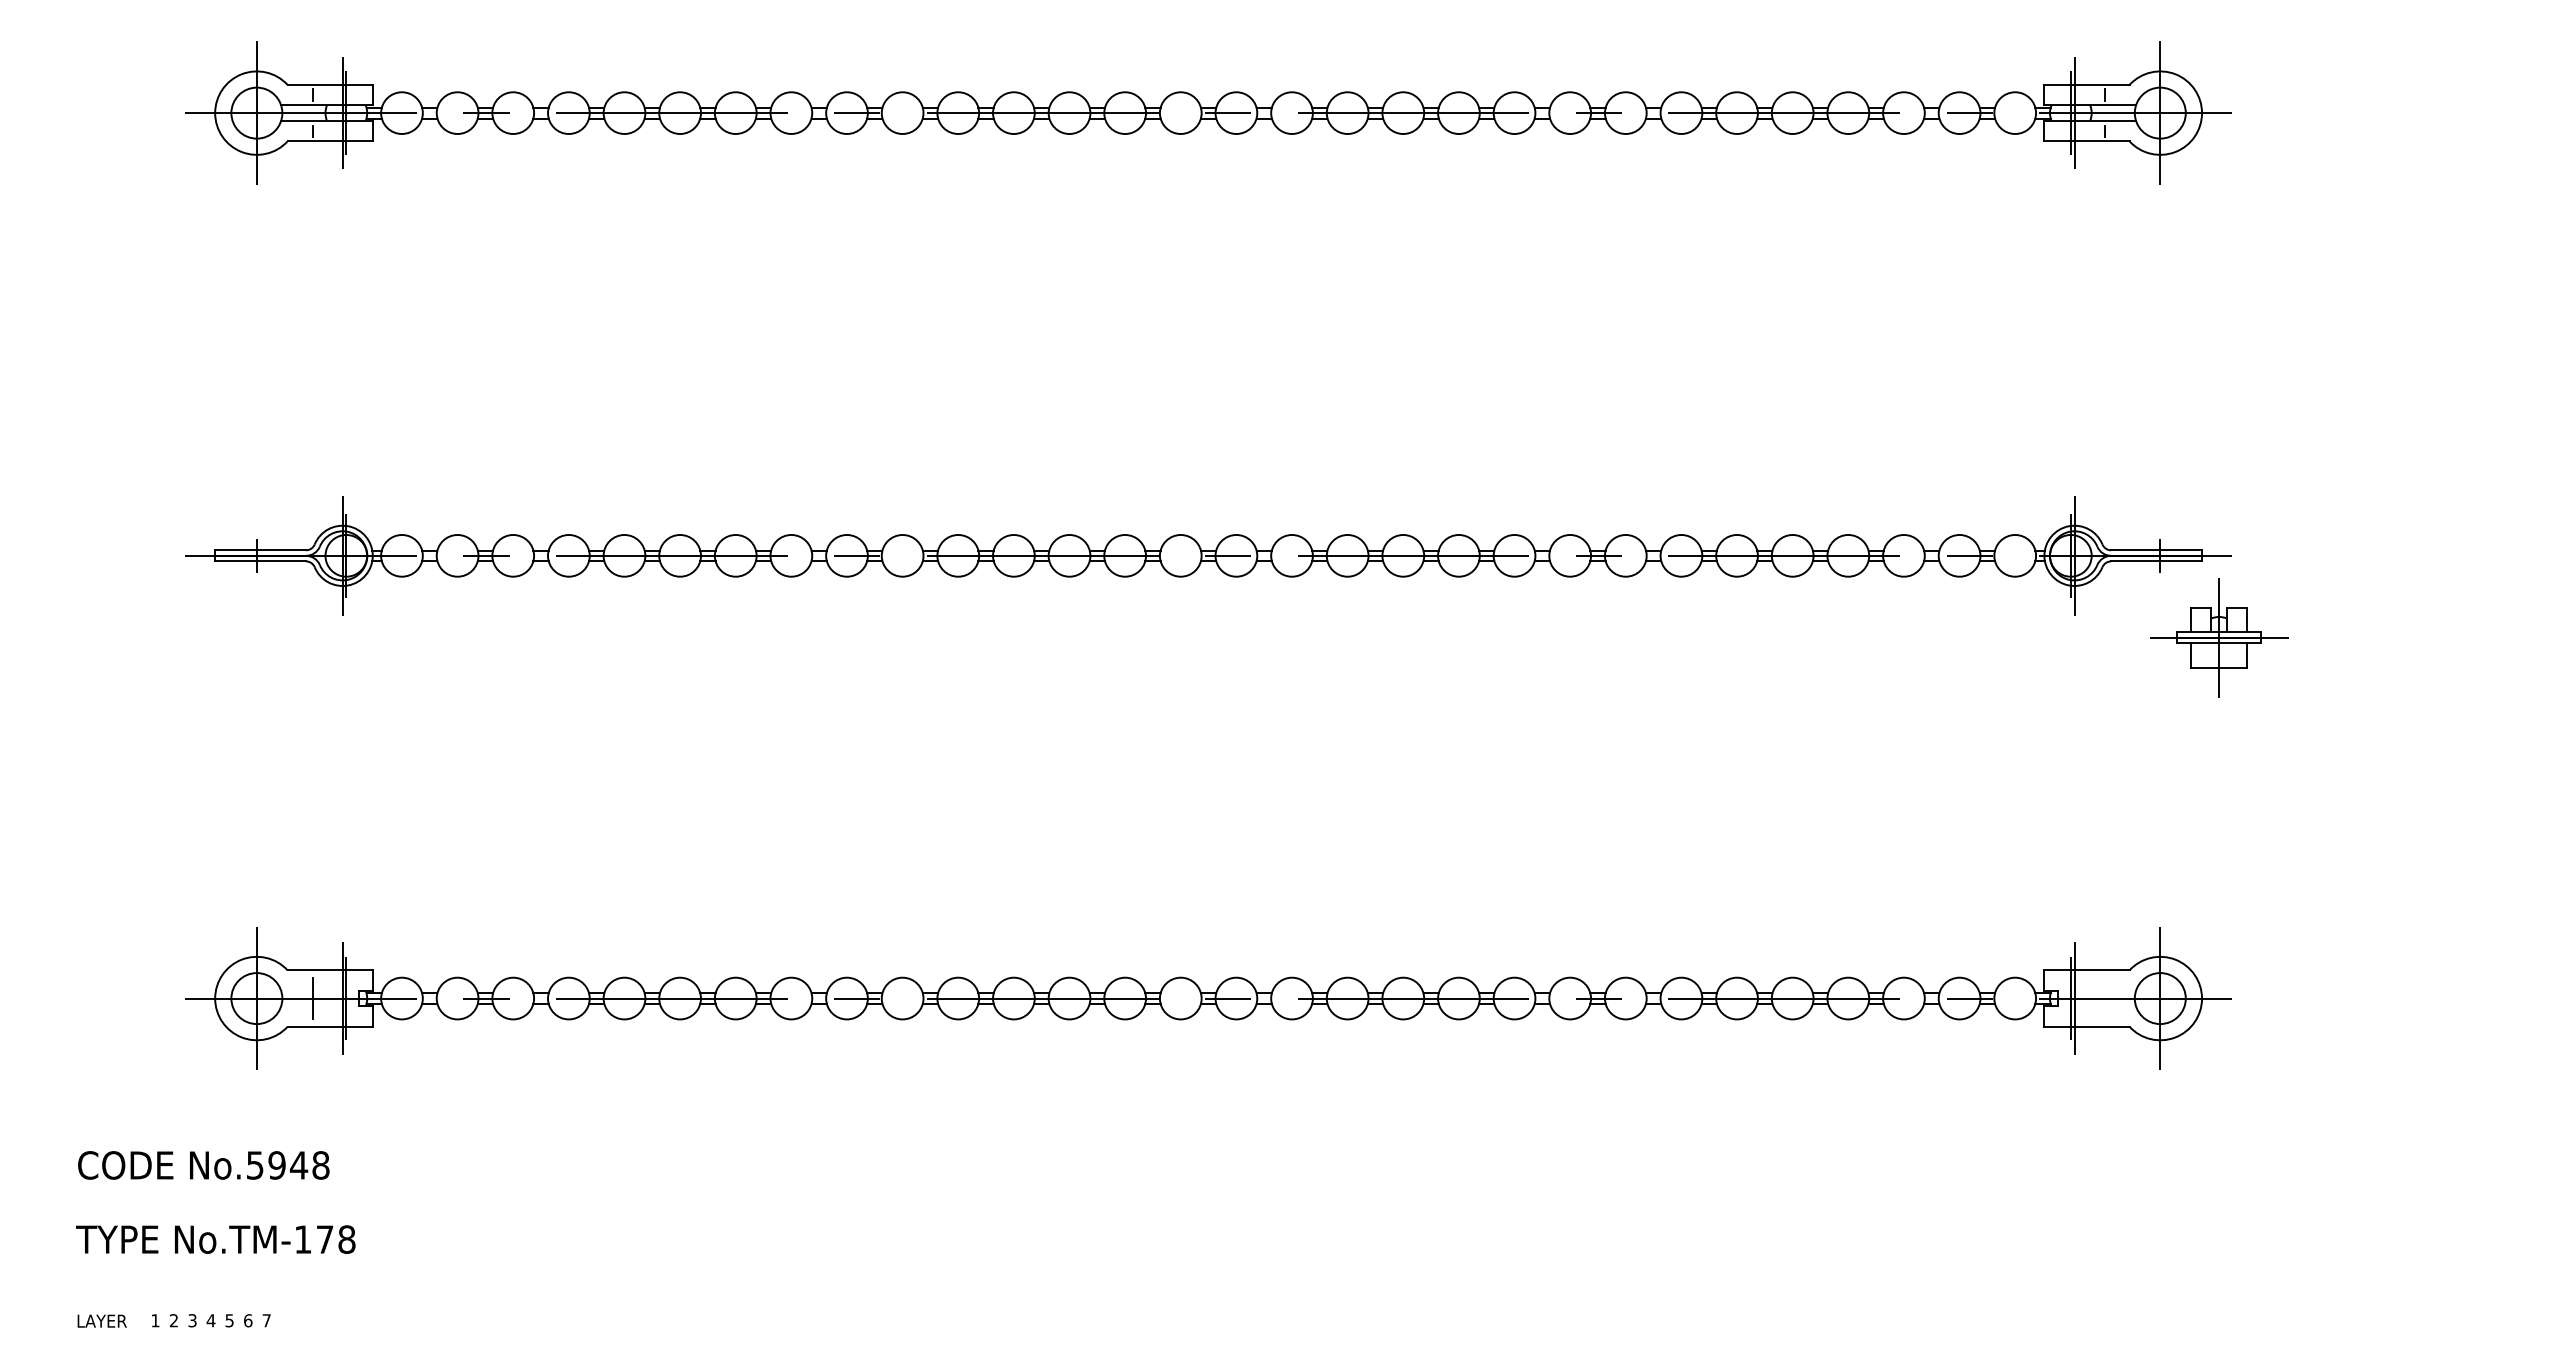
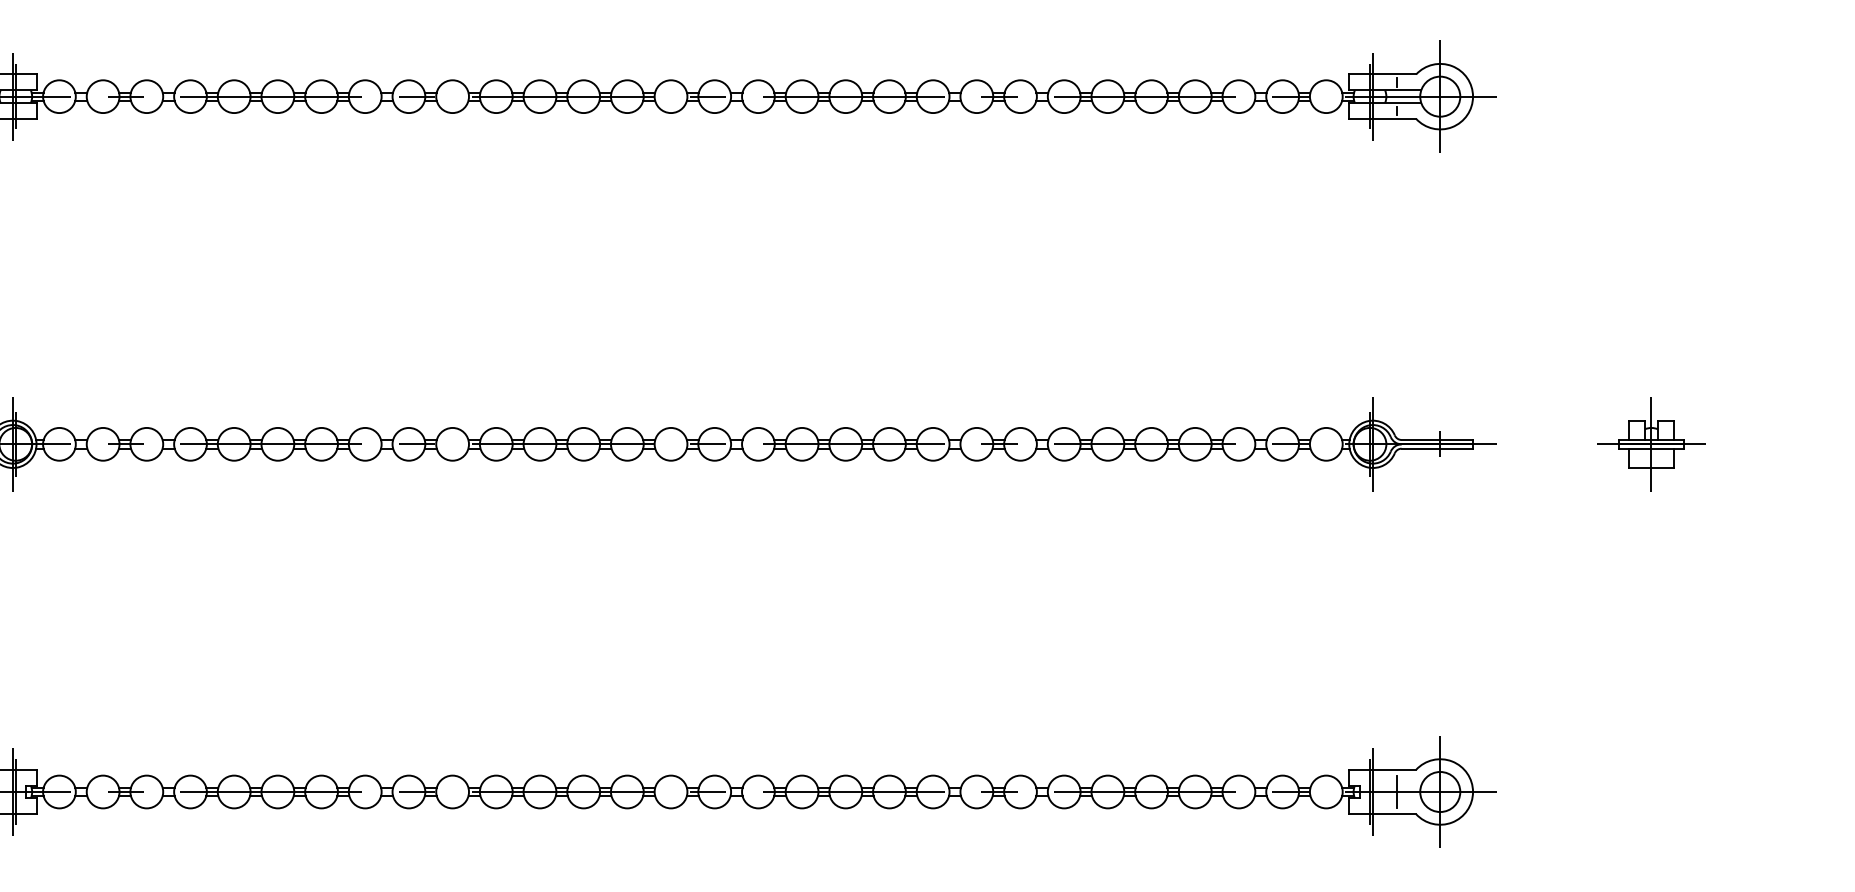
part: (2219, 637) -> (1651, 444), moved
line: (2104, 998) -> (1396, 791), added

